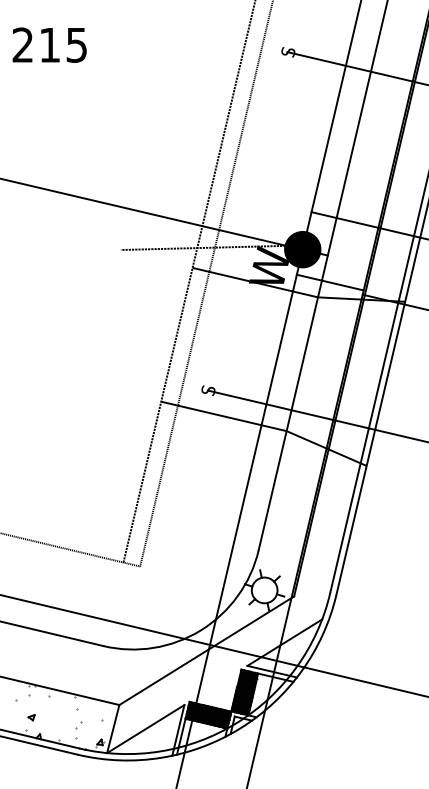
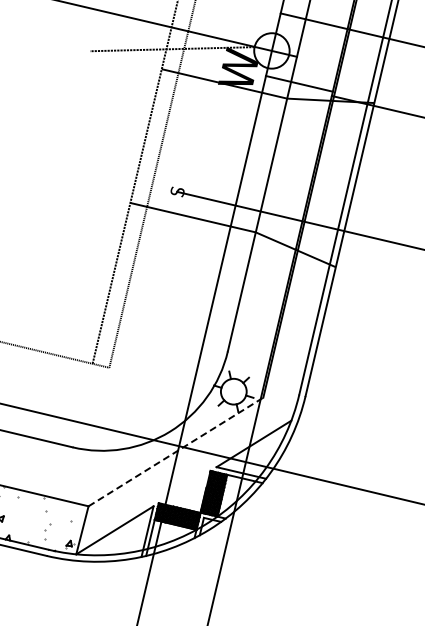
fill: (302, 249) -> (271, 50), removed
line: (206, 650) -> (175, 451), solid -> dashed

